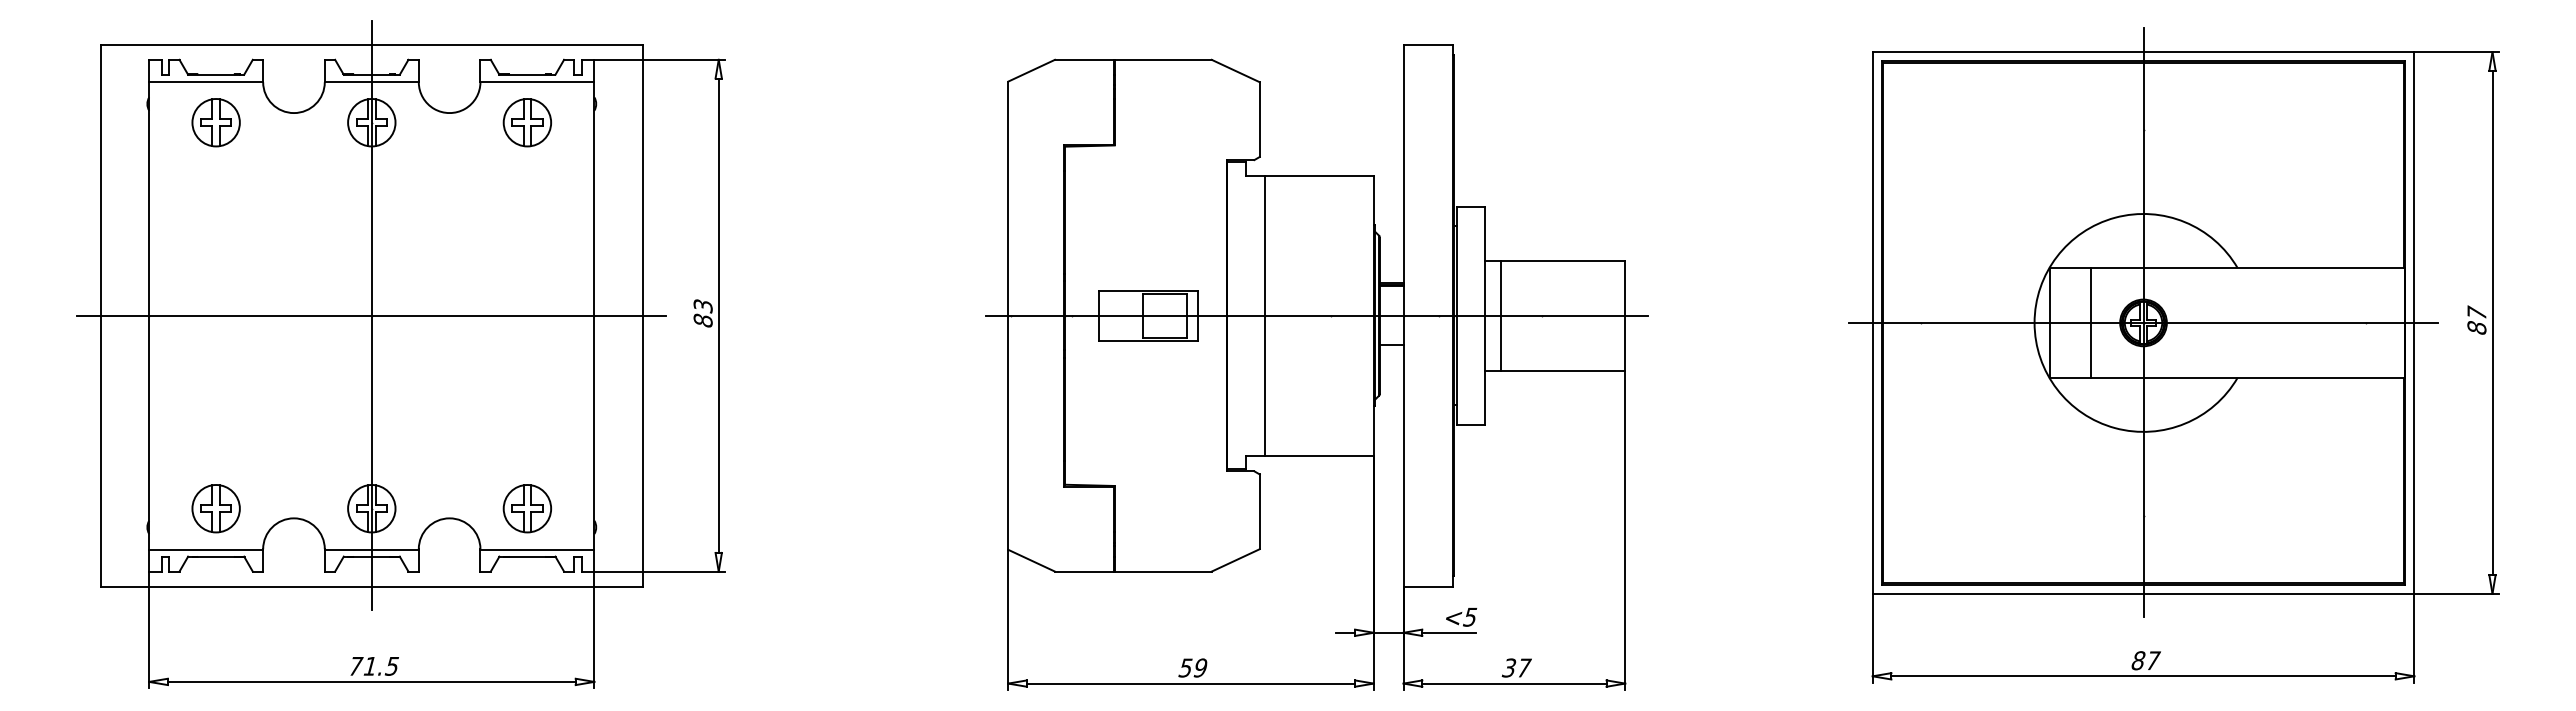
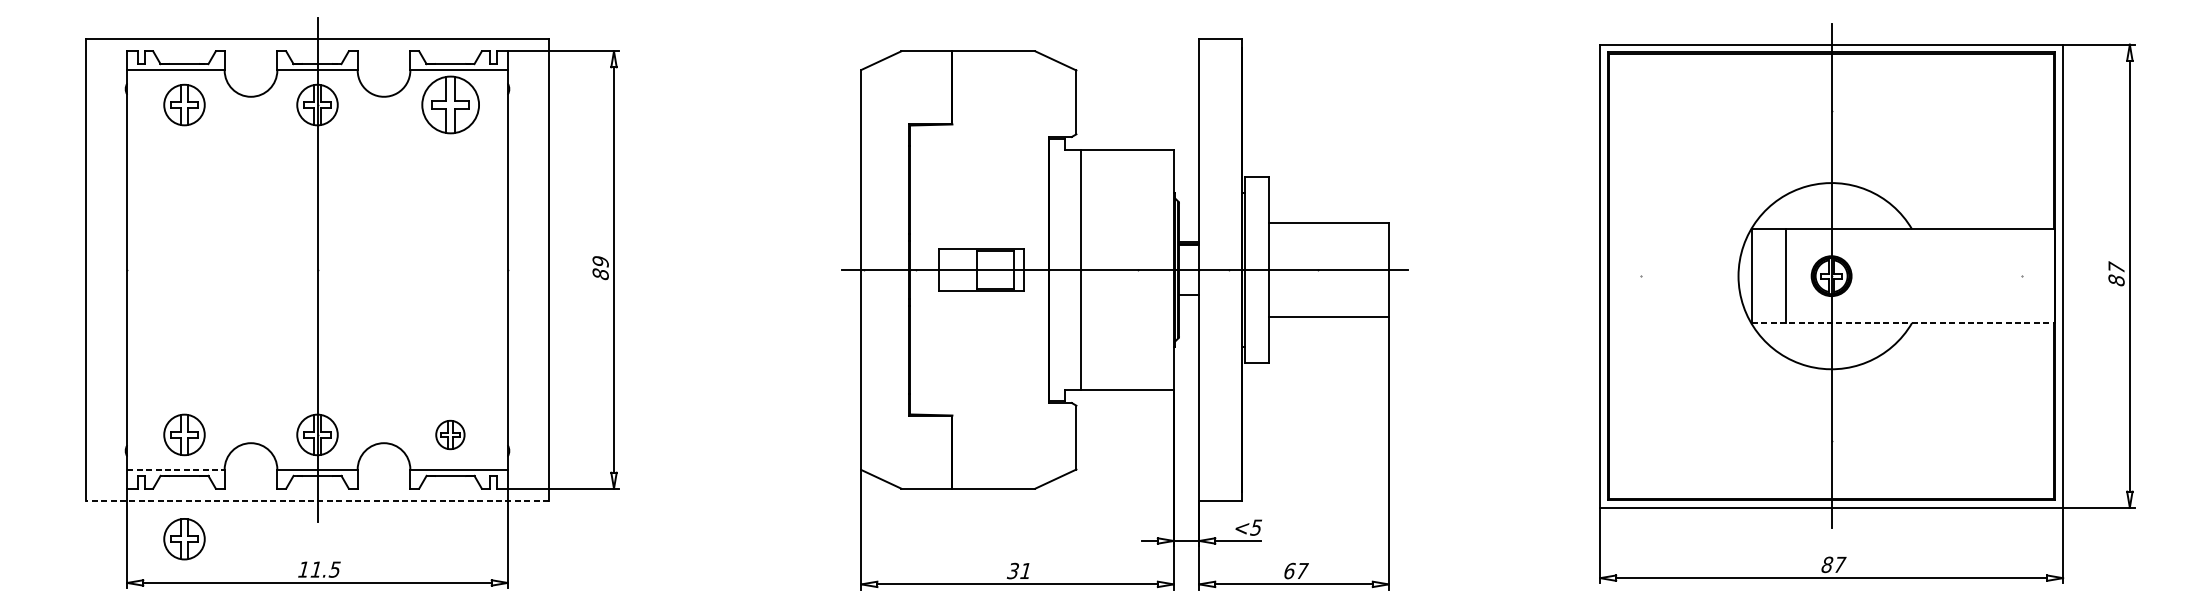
part: (526, 122) -> (449, 104), size x1.4
text: (702, 306) -> (600, 262), 83 -> 89
line: (371, 315) -> (317, 269), removed
line: (1500, 315) -> (1282, 269), removed
line: (2143, 322) -> (1831, 275), removed
line: (2228, 377) -> (1904, 322), solid -> dashed
part: (526, 508) -> (449, 434), size x0.7
line: (206, 549) -> (176, 469), solid -> dashed
line: (371, 586) -> (317, 501), solid -> dashed
part: (215, 630) -> (183, 539), added
text: (356, 666) -> (304, 569), 71.5 -> 11.5
text: (1194, 667) -> (1020, 570), 59 -> 31
text: (1508, 667) -> (1288, 570), 37 -> 67

